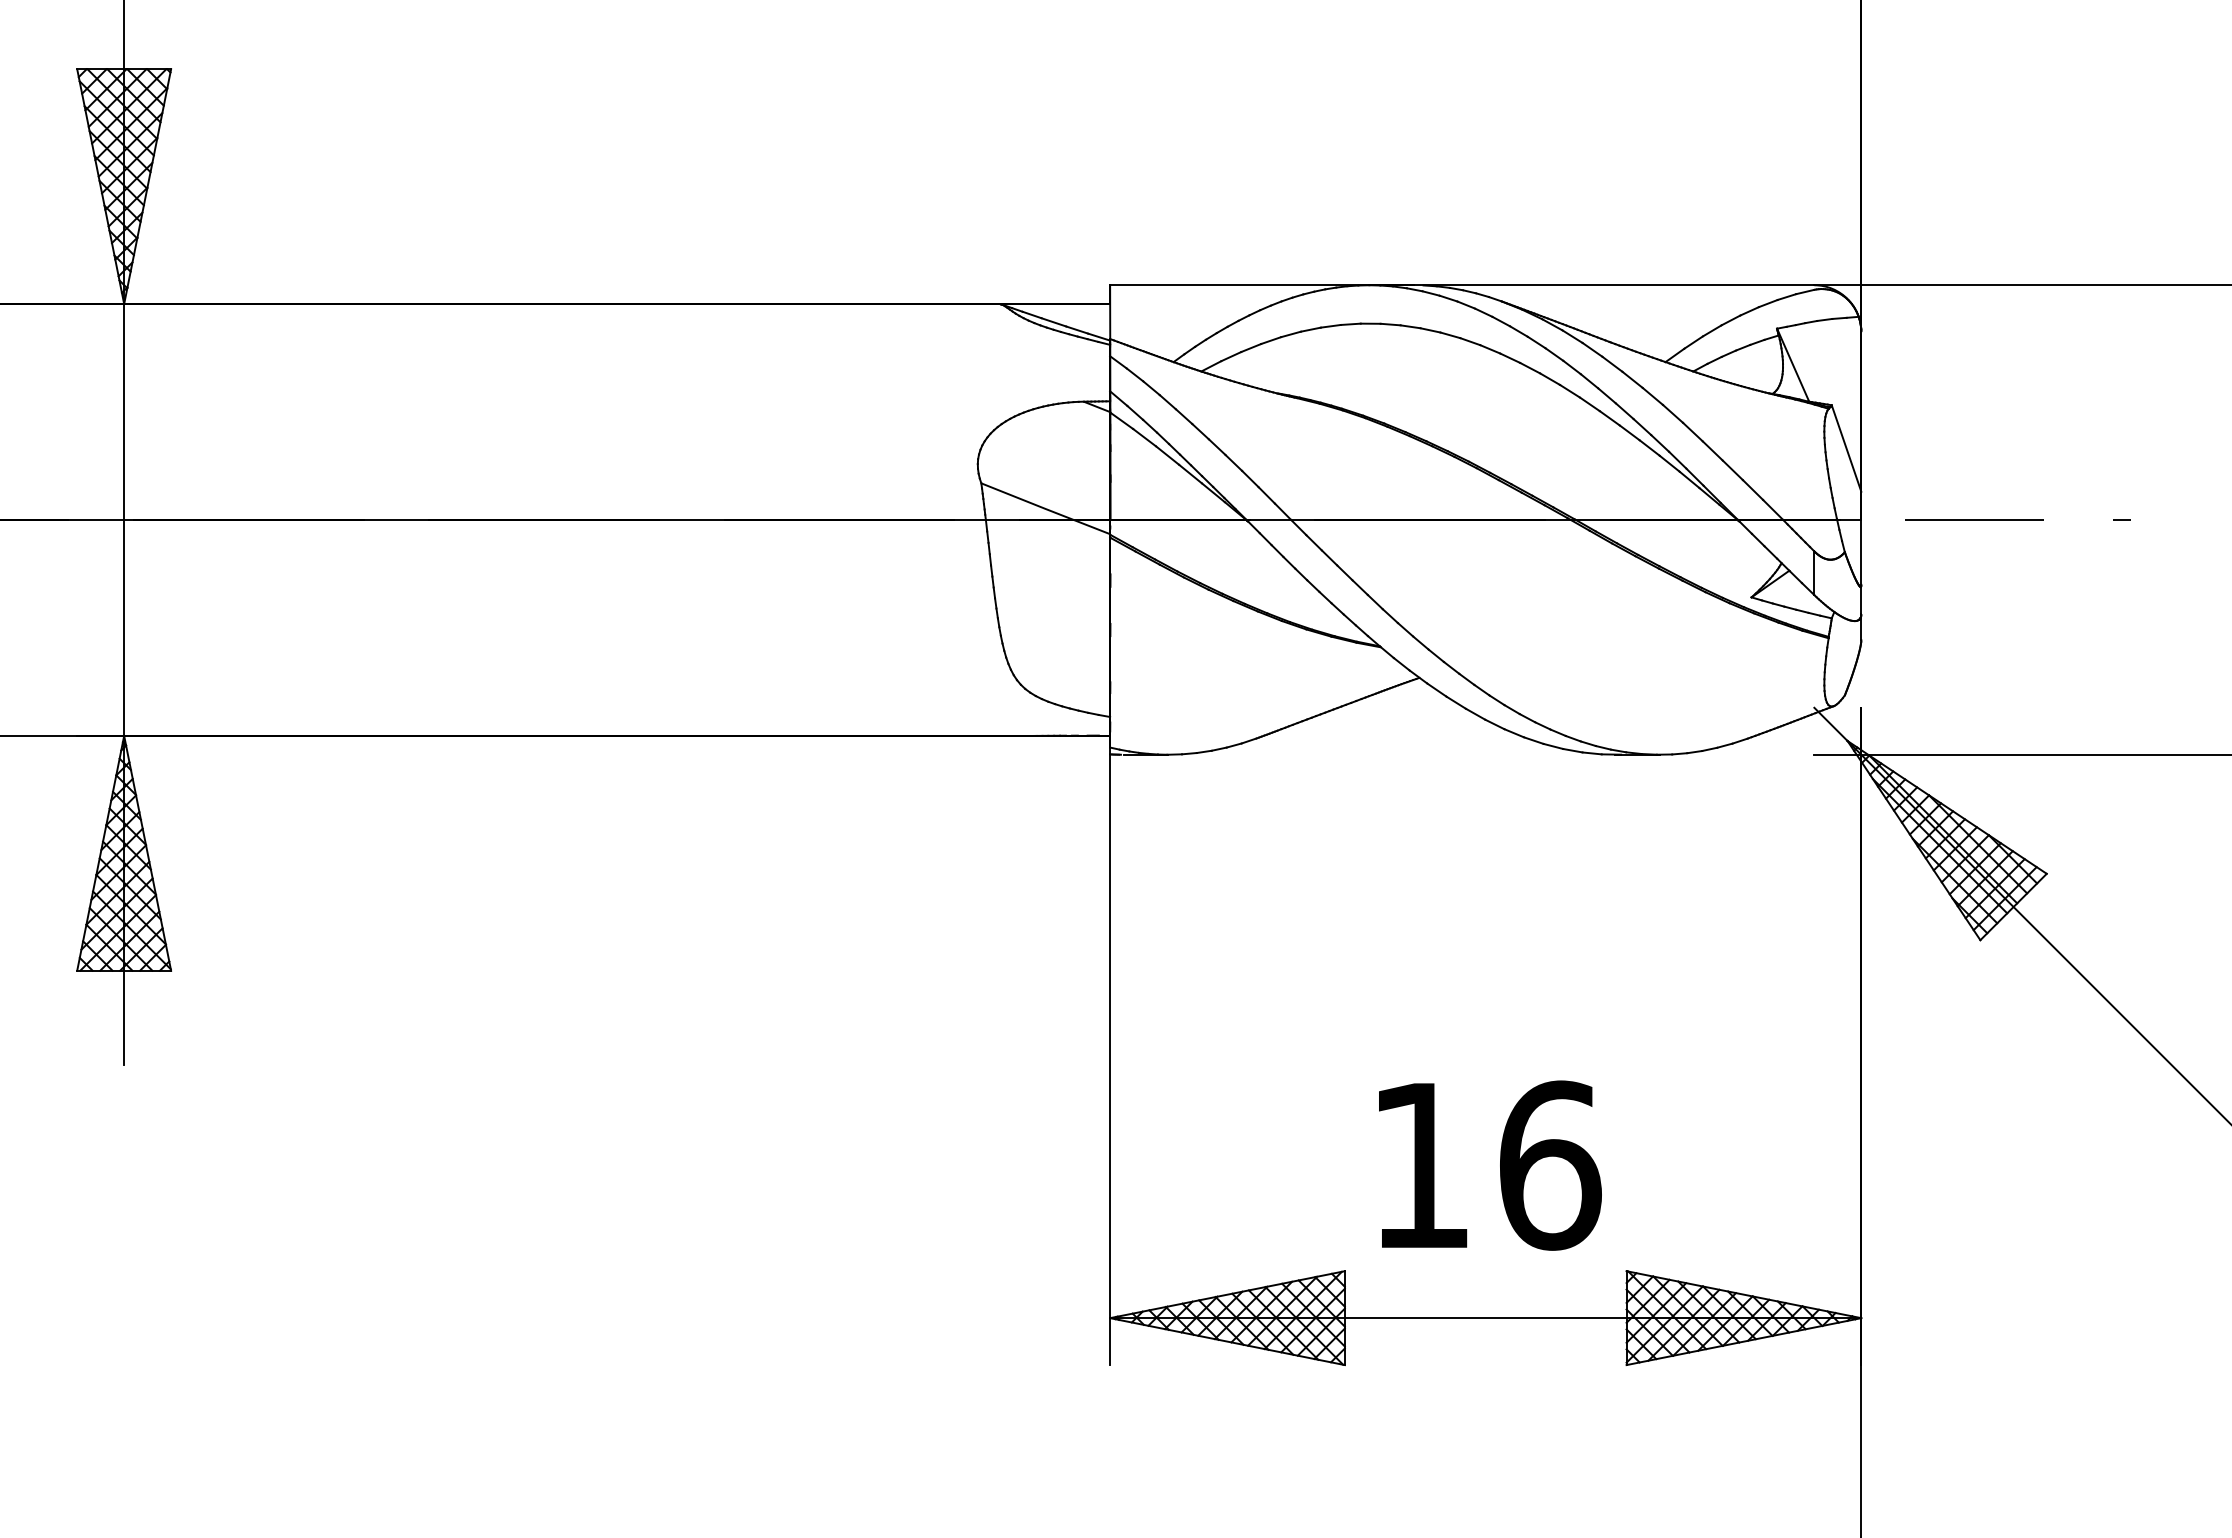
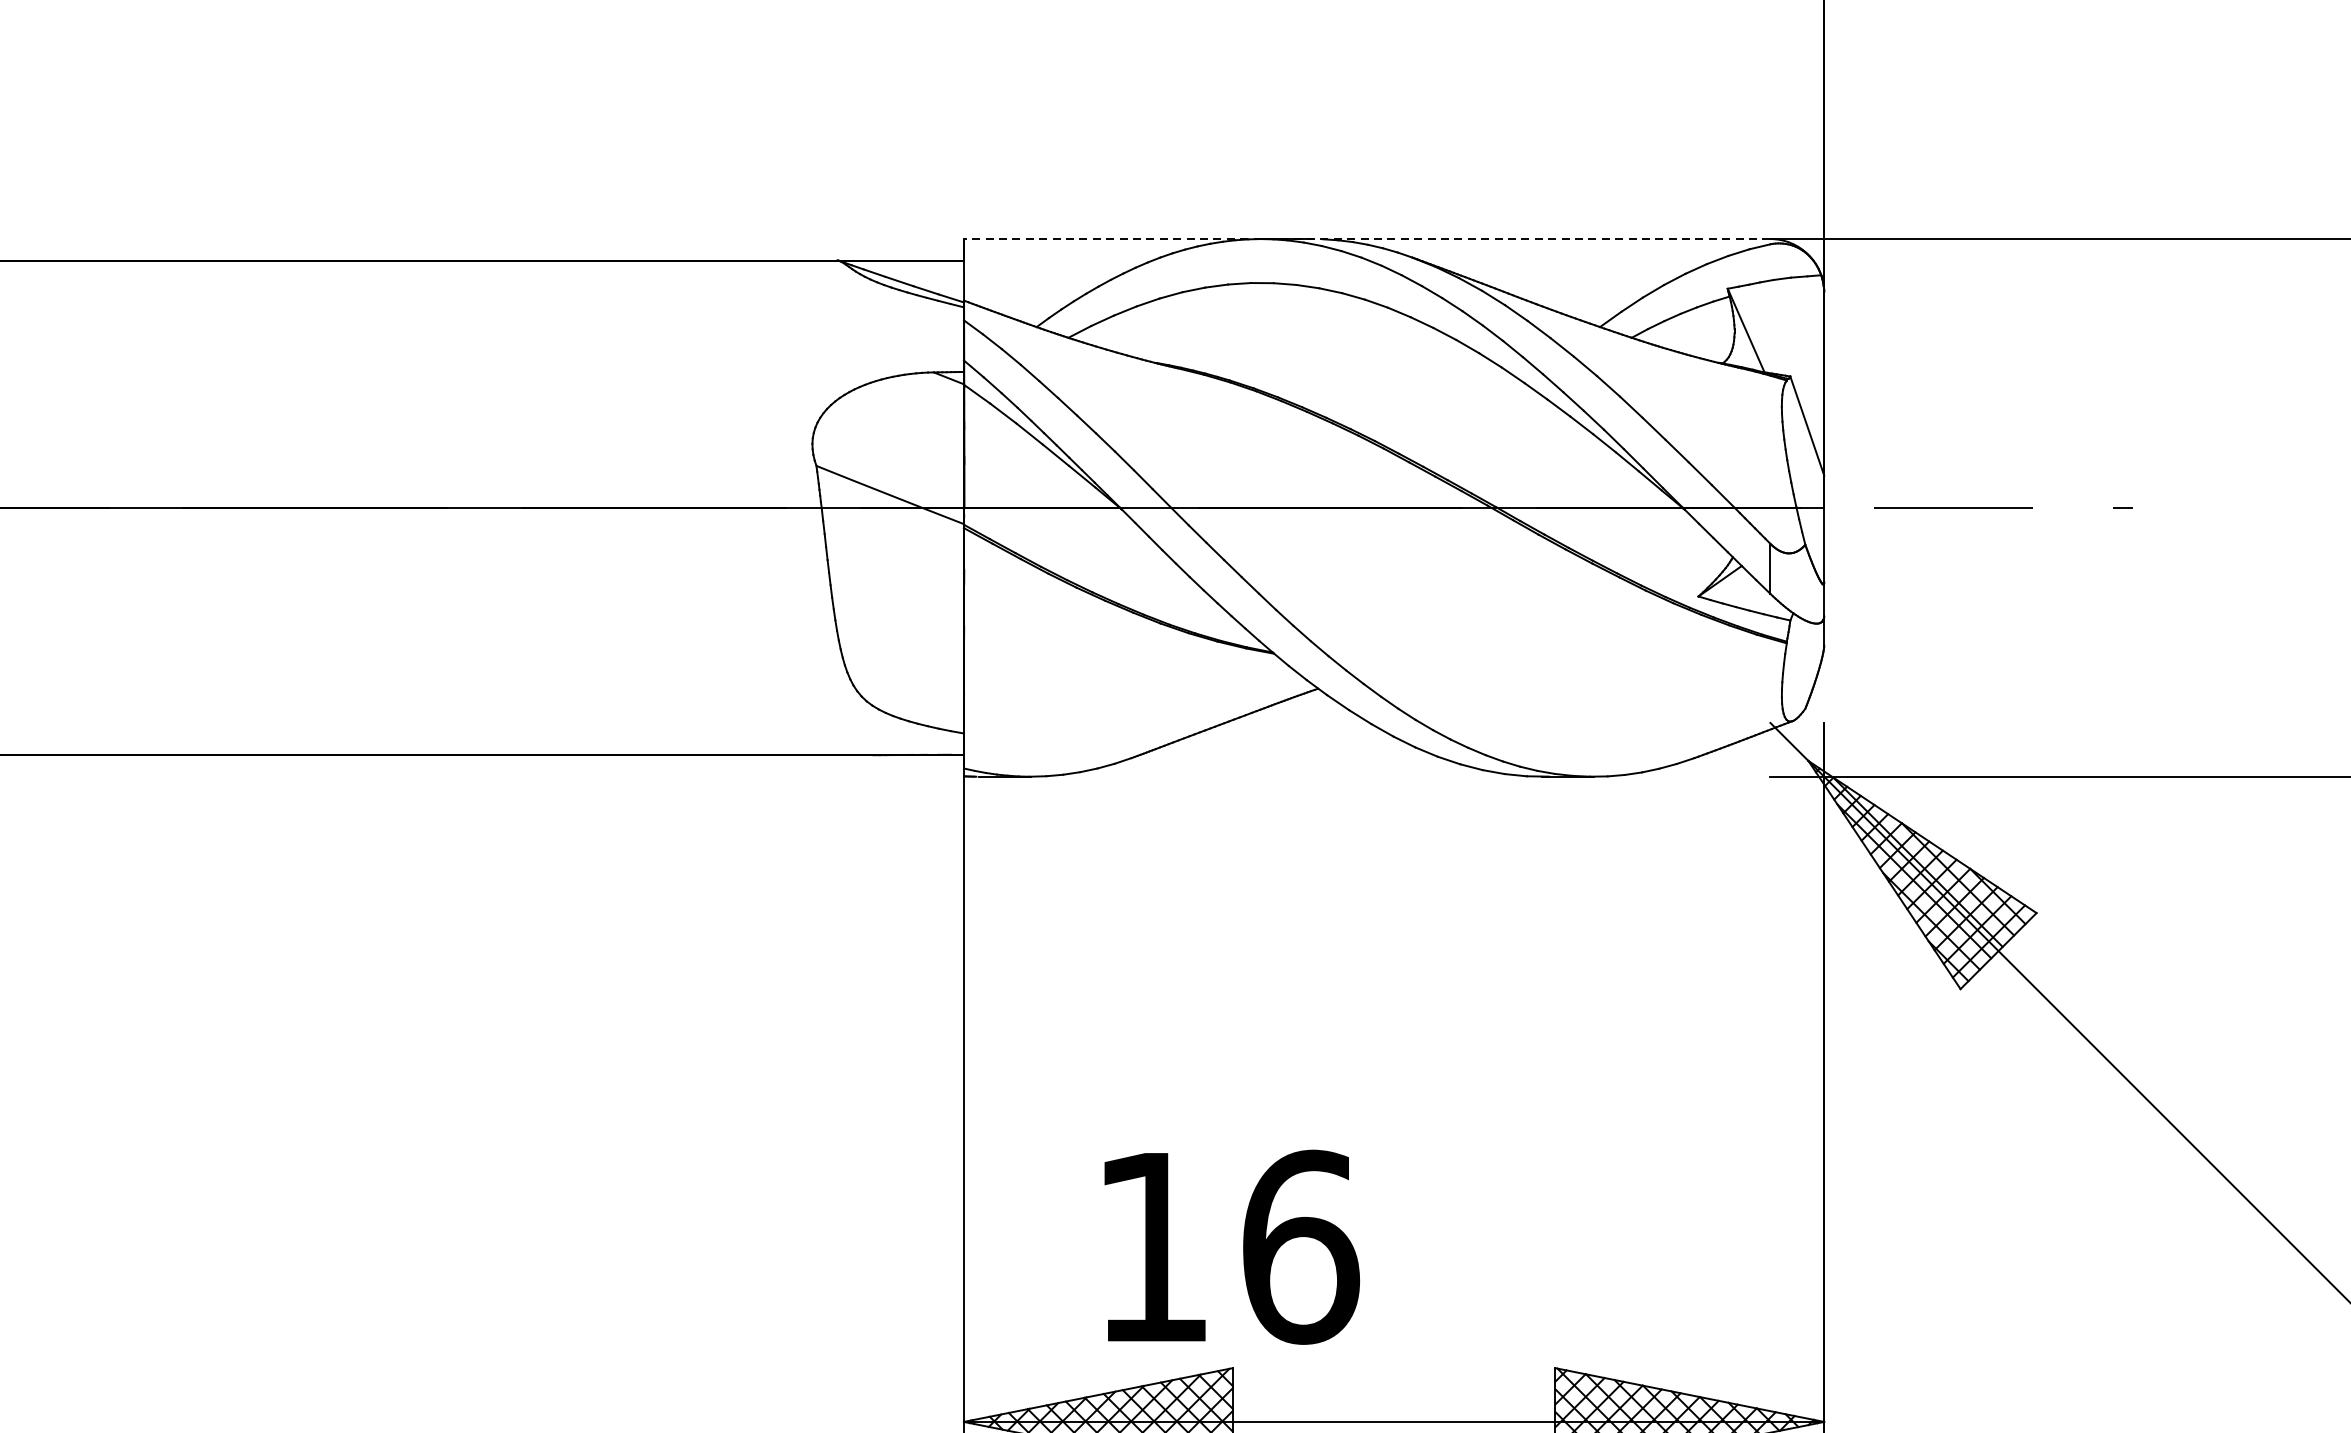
line: (1461, 285) -> (1366, 239), solid -> dashed
text: (1490, 1165) -> (1232, 1247), moved

